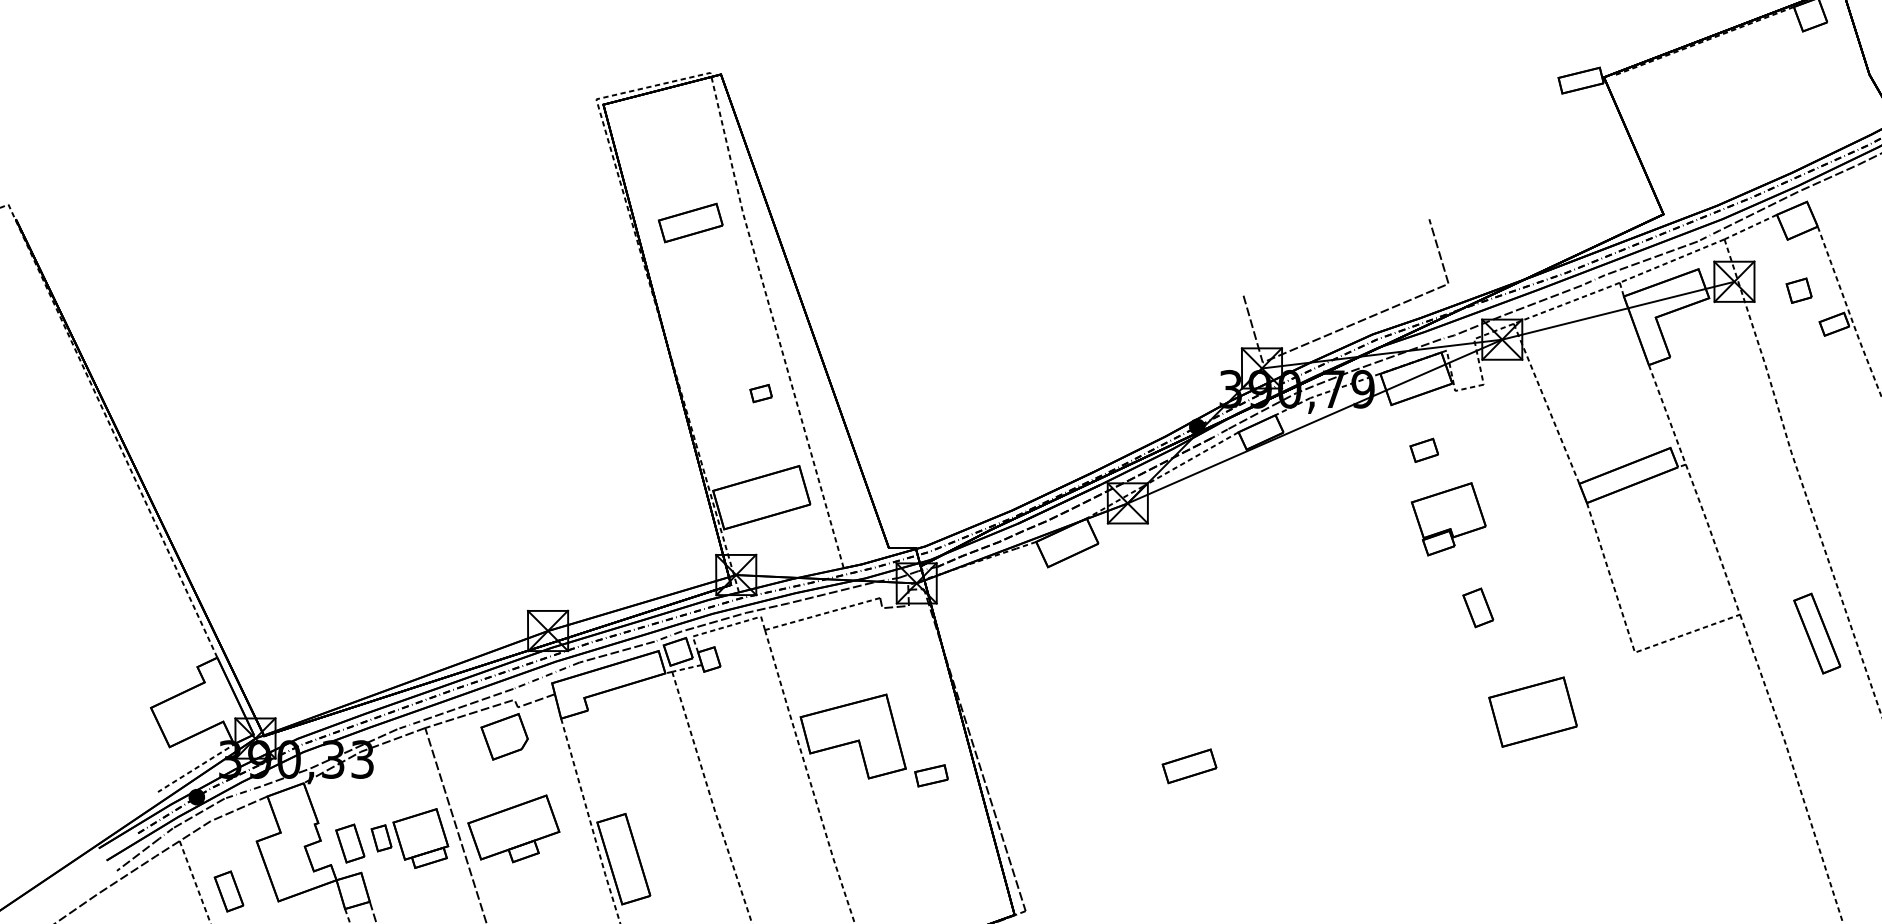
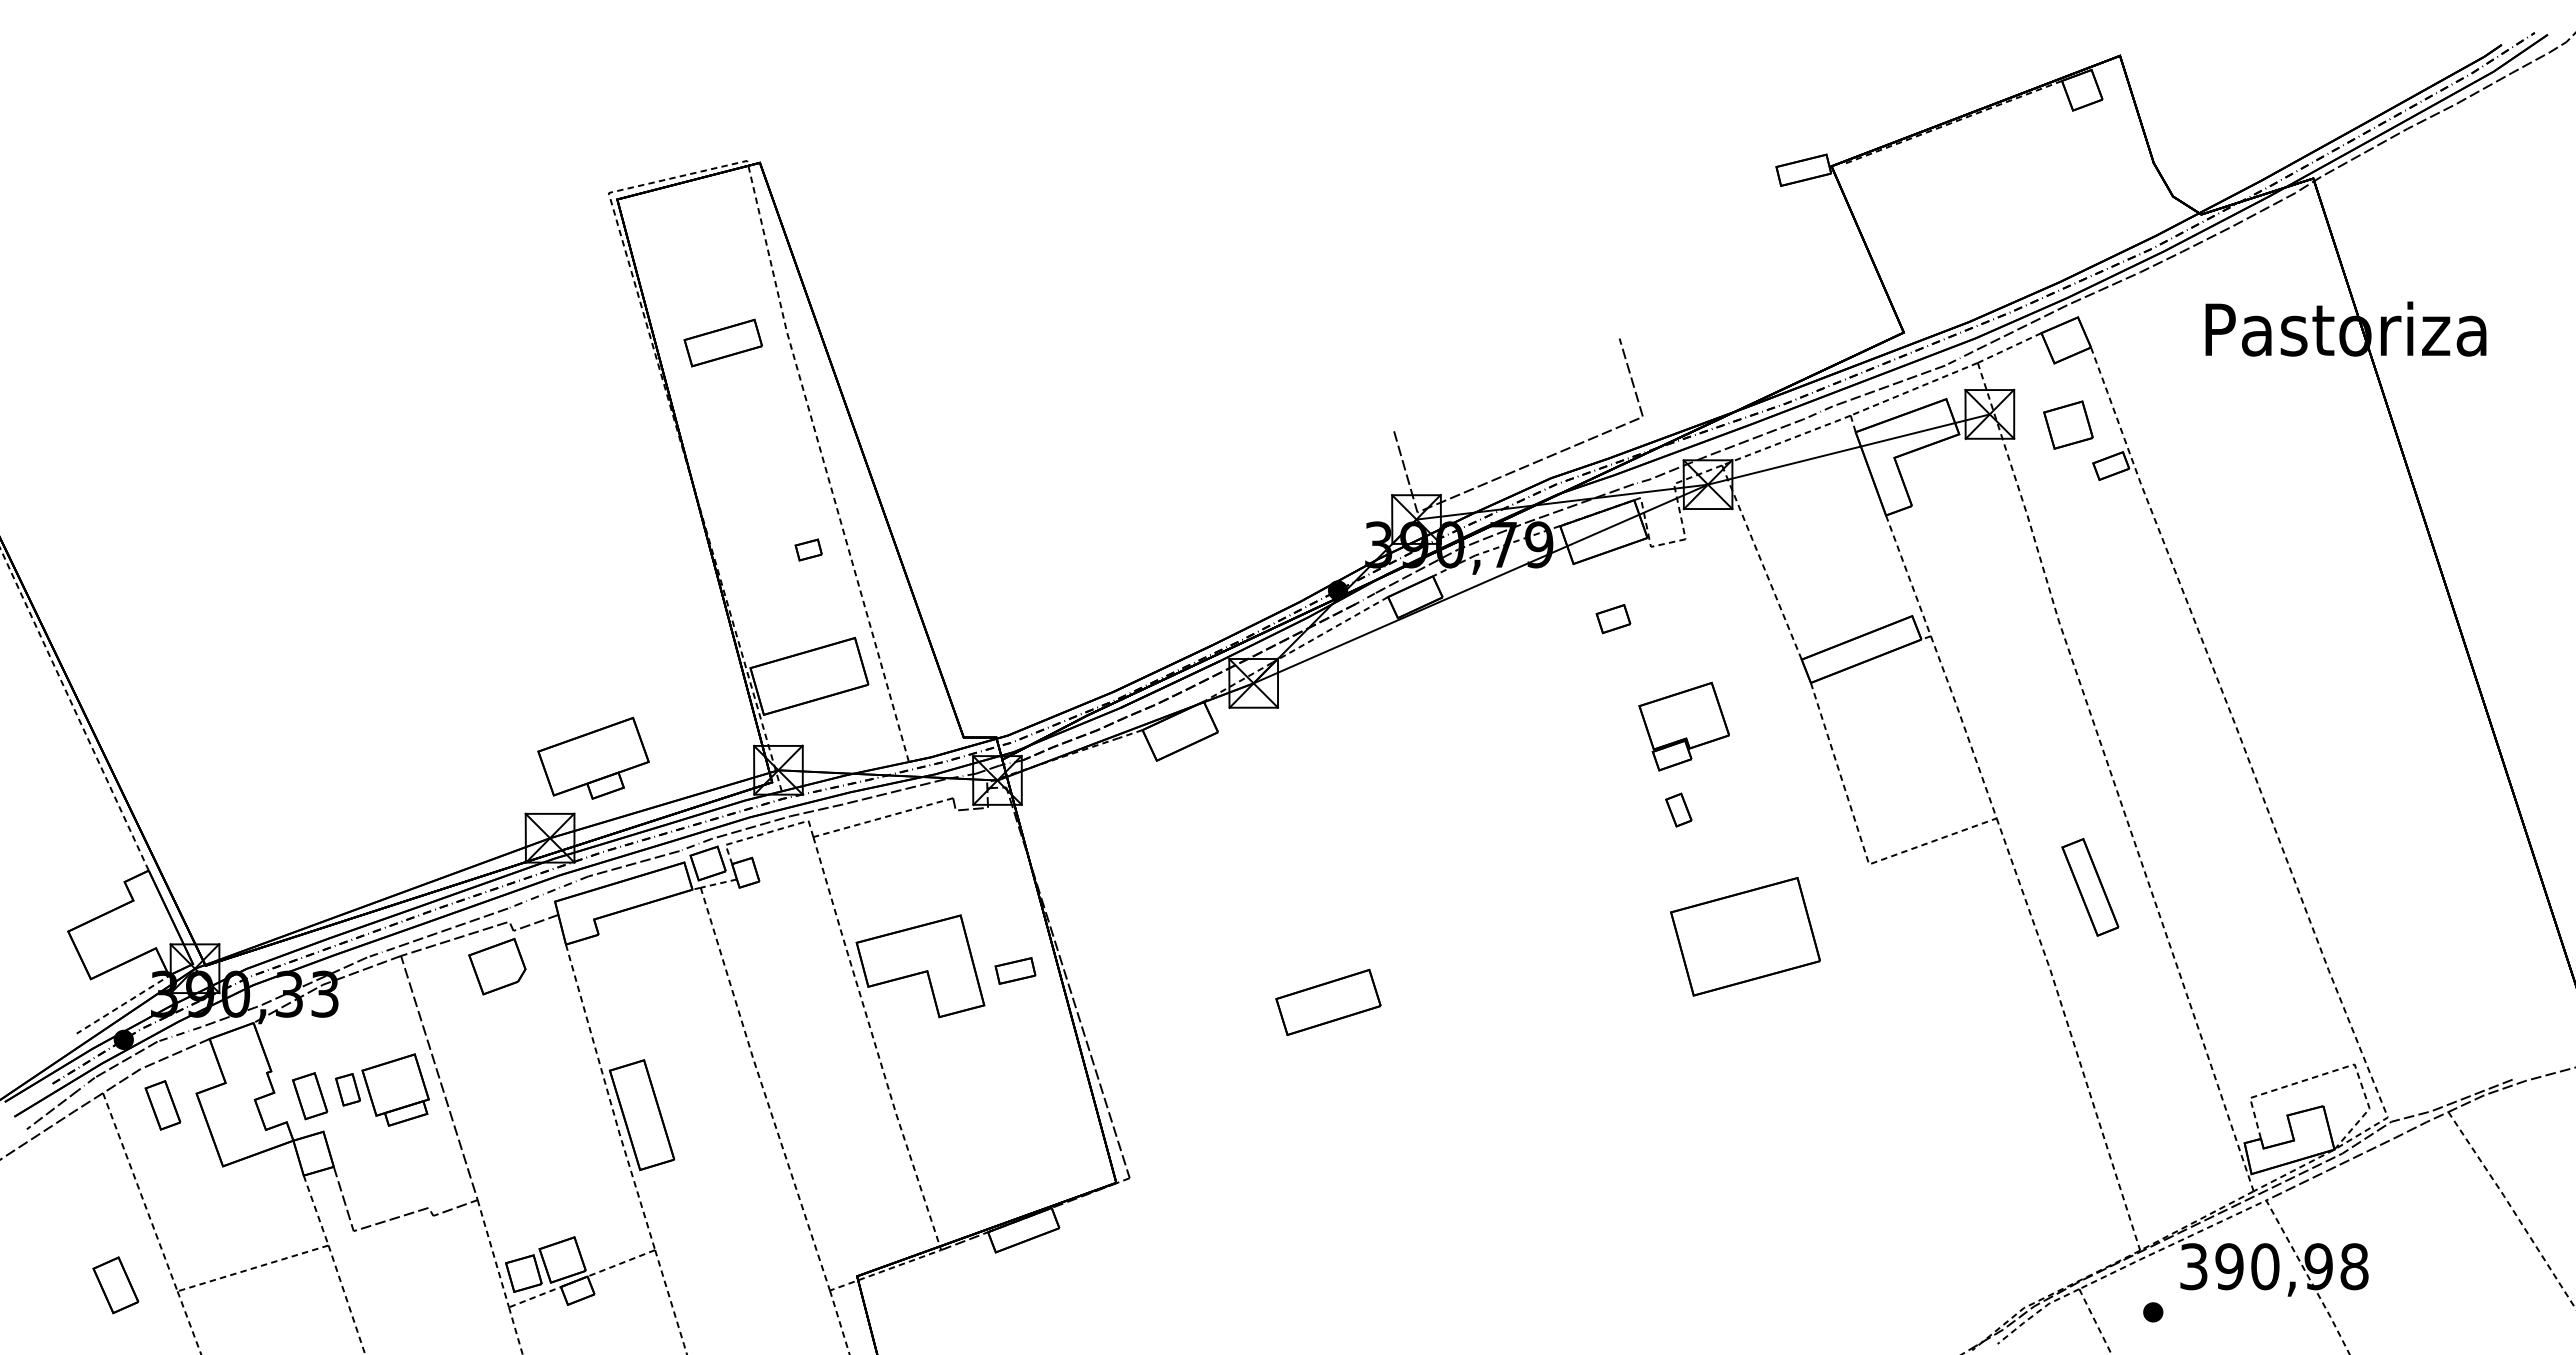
part: (1799, 290) -> (2068, 425), size x1.6
part: (1448, 519) -> (1683, 726), moved
part: (1477, 607) -> (1678, 809), size x0.7
part: (1817, 633) -> (2090, 887), moved
part: (1533, 711) -> (1745, 936), size x1.4
part: (1189, 766) -> (1328, 1002), size x1.6
part: (931, 775) -> (1015, 970), moved
part: (513, 828) -> (593, 757), moved
part: (228, 891) -> (162, 1105), moved

